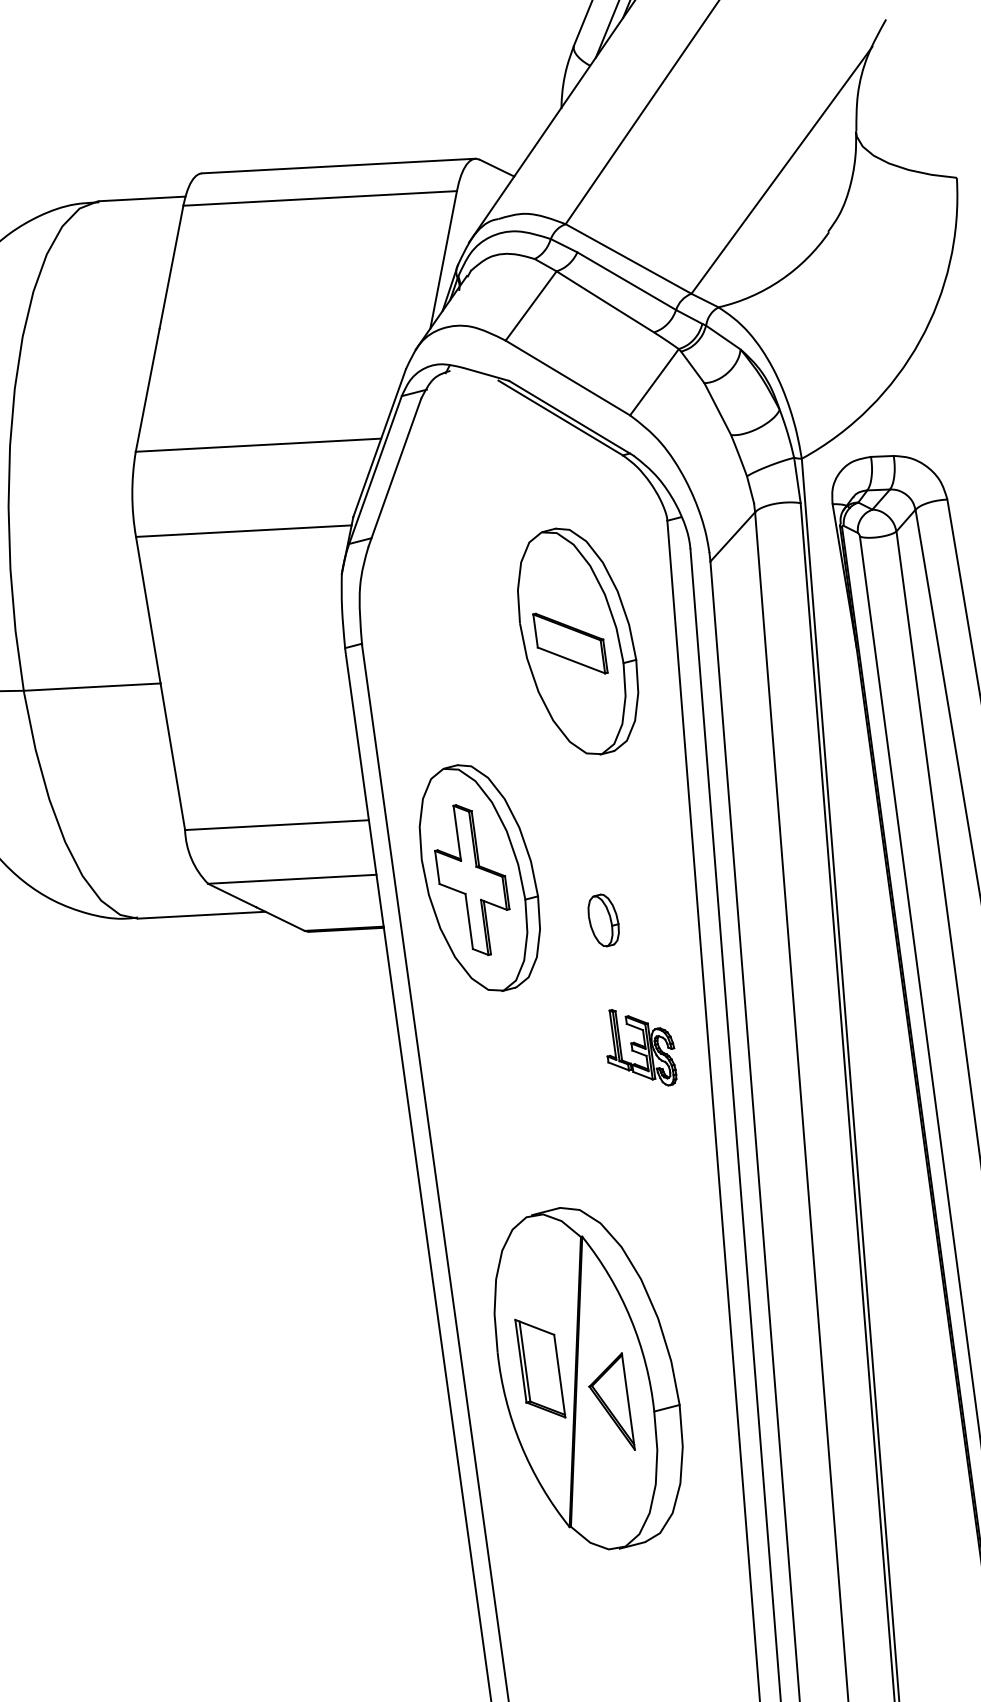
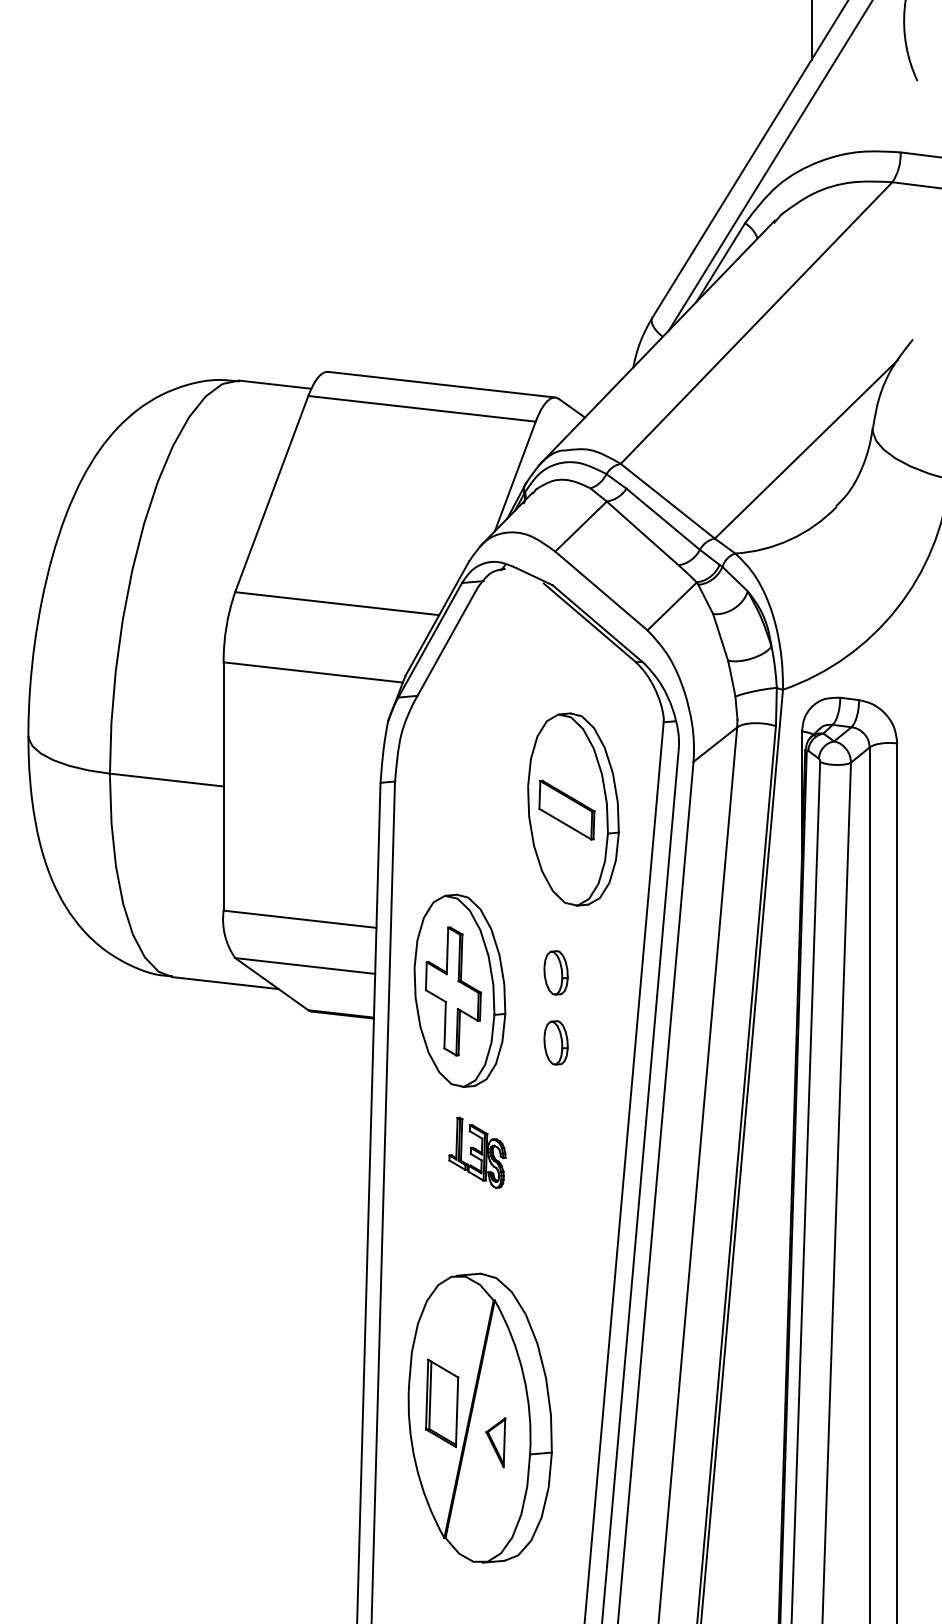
part: (589, 837) -> (555, 972), added
part: (639, 1047) -> (477, 1152), moved
part: (611, 1404) -> (495, 1442), size x0.6

